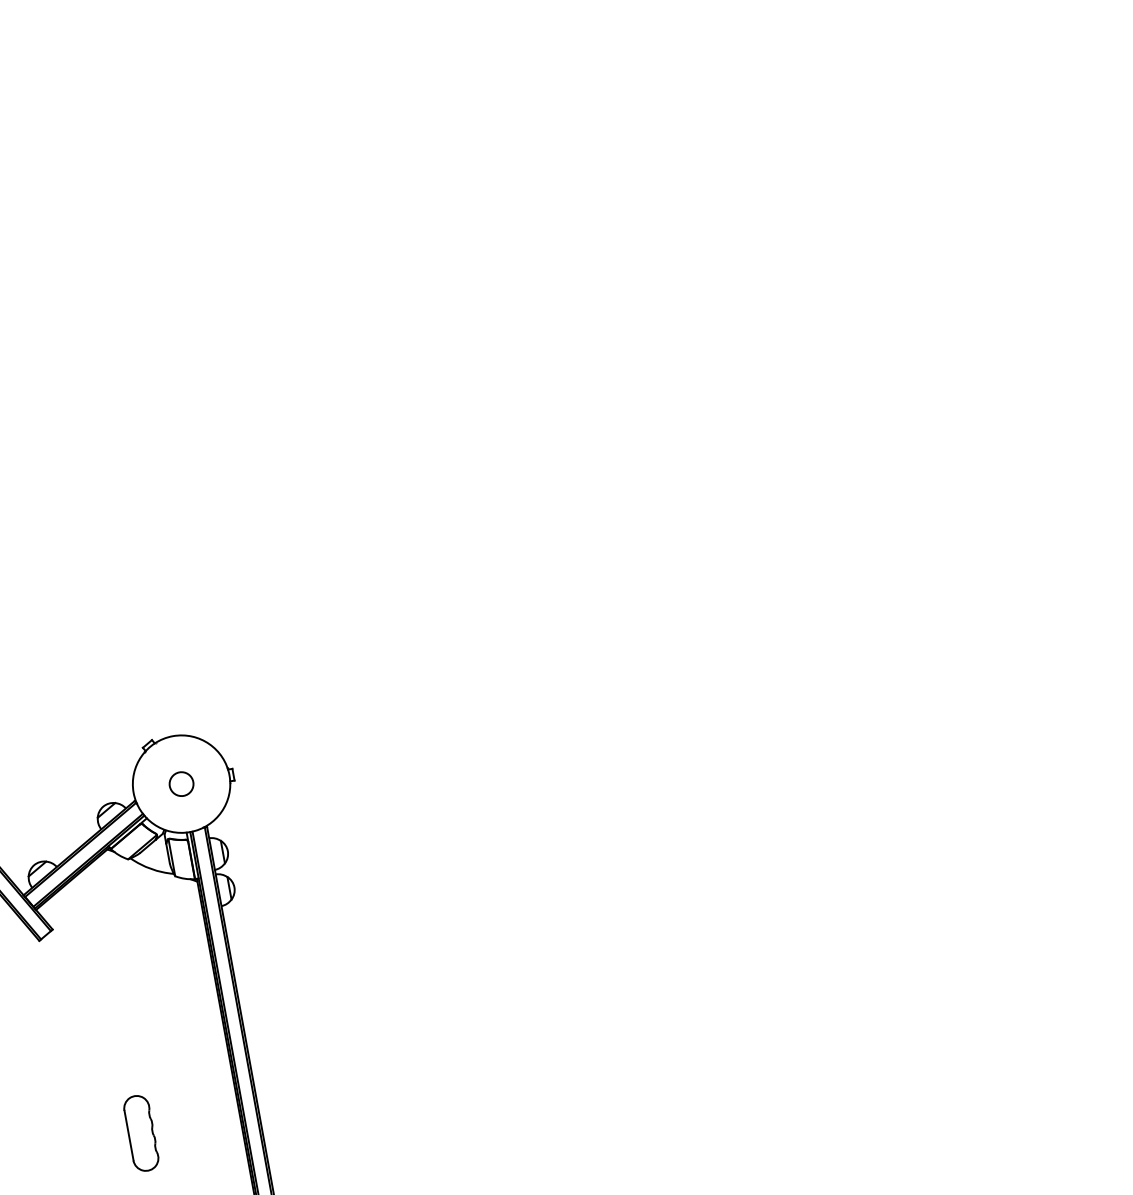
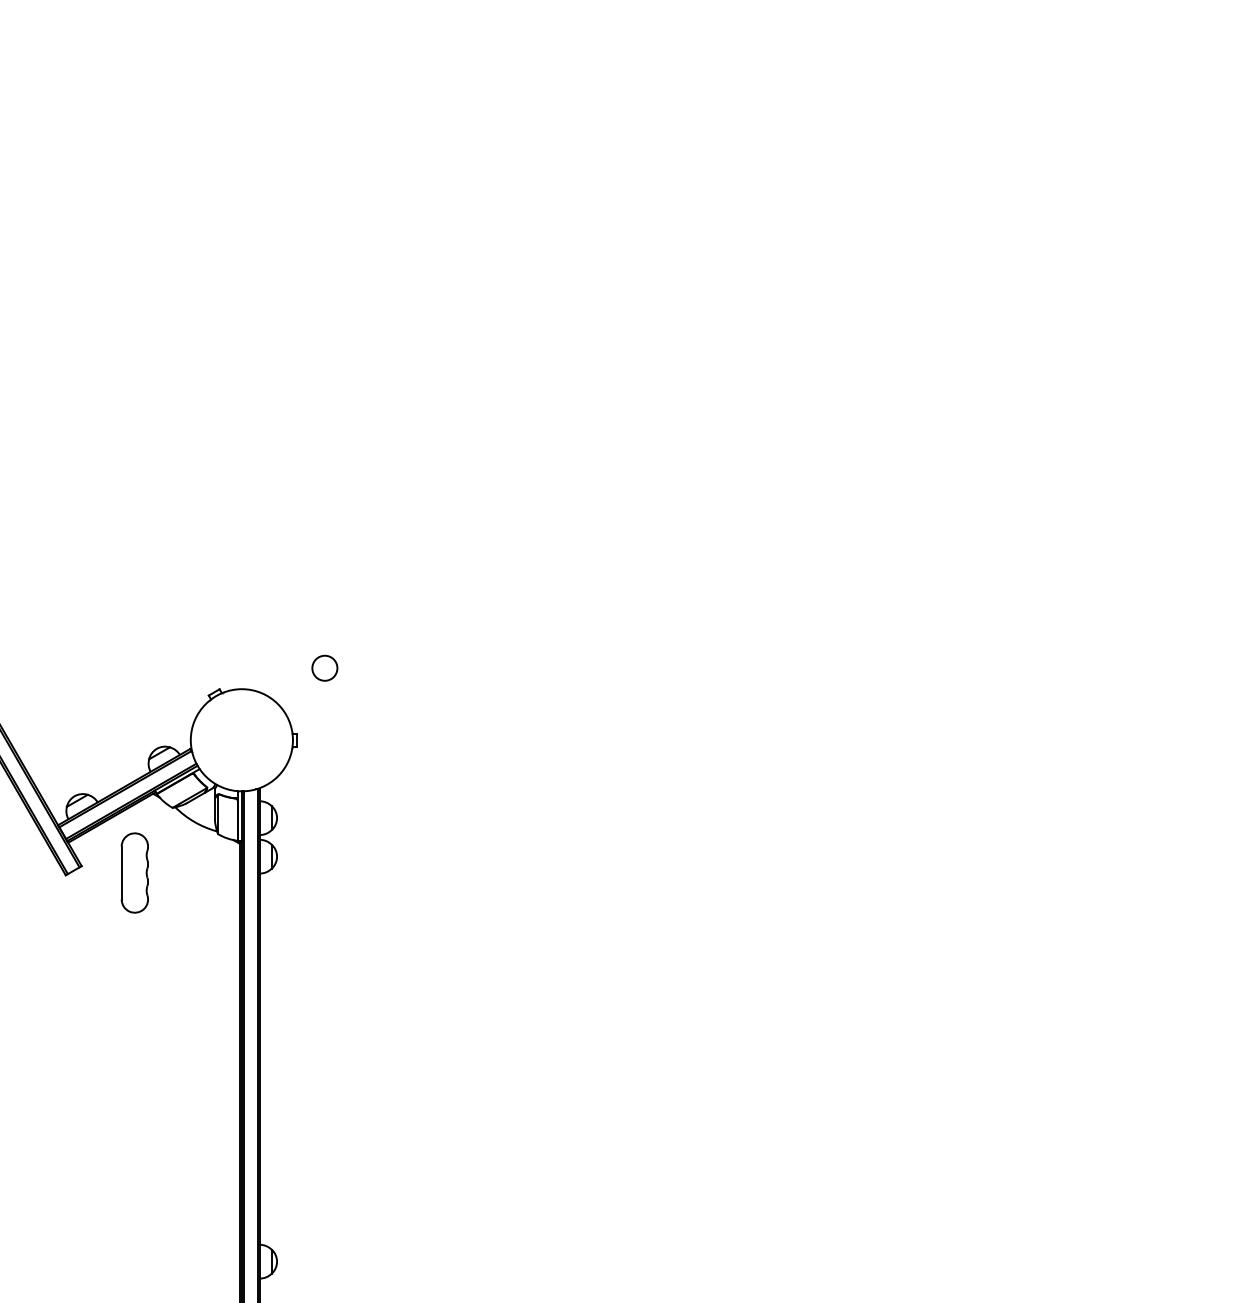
circle: (181, 783) -> (324, 667), moved
part: (140, 1132) -> (134, 872), moved

